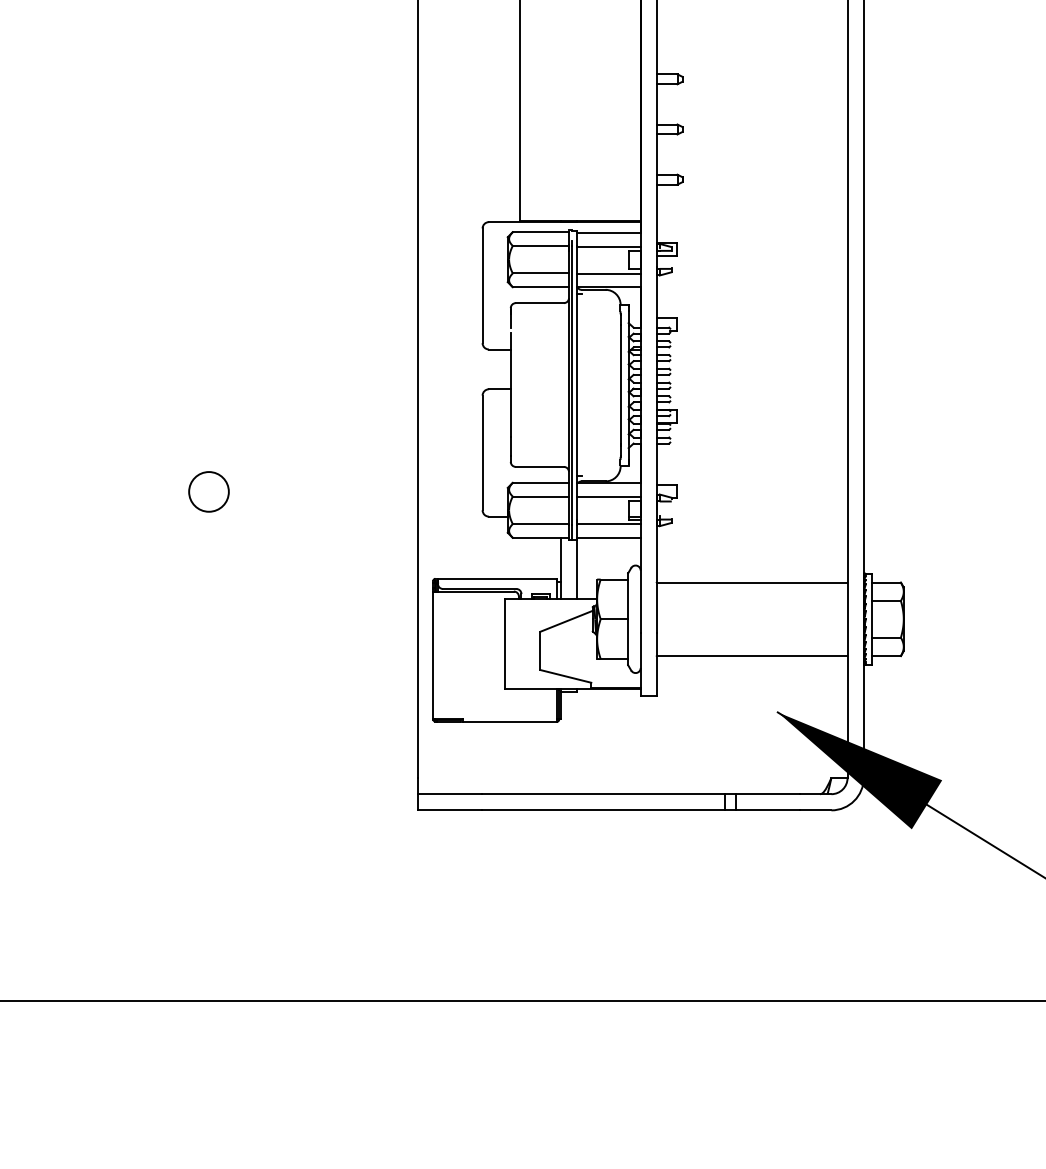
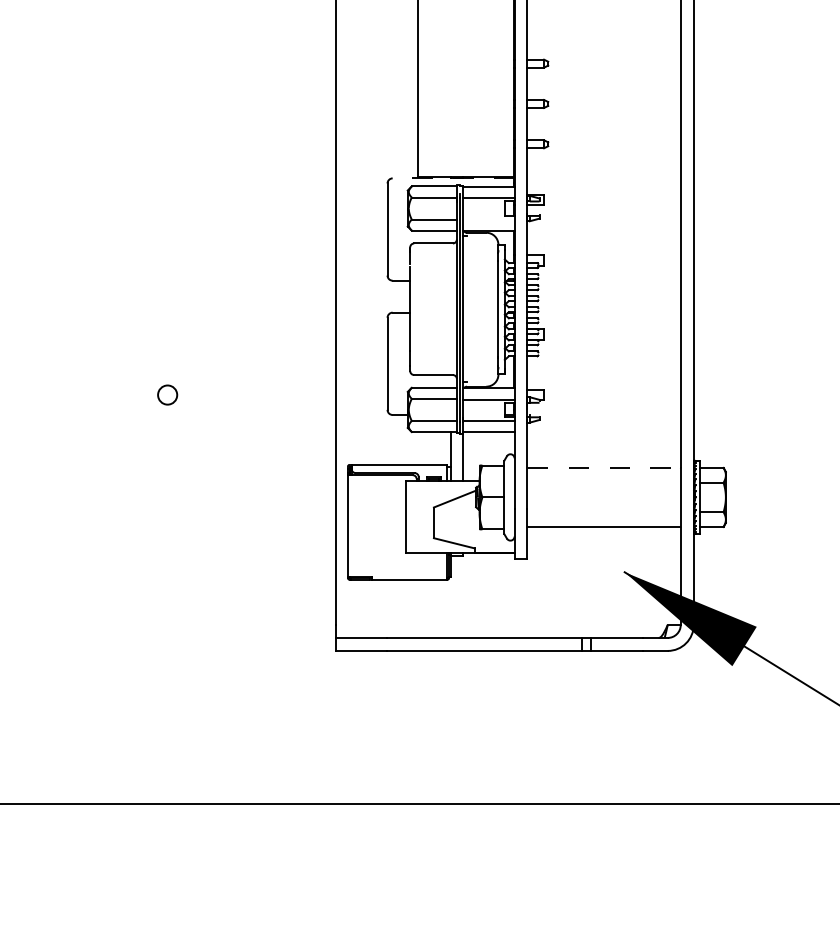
line: (564, 222) -> (453, 178), solid -> dashed
line: (608, 273) -> (488, 219), removed
circle: (208, 491) -> (167, 394), size x0.6
line: (752, 582) -> (604, 467), solid -> dashed

